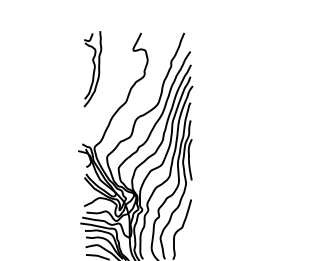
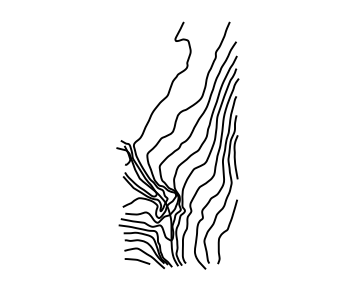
part: (92, 69) -> (131, 60), removed

